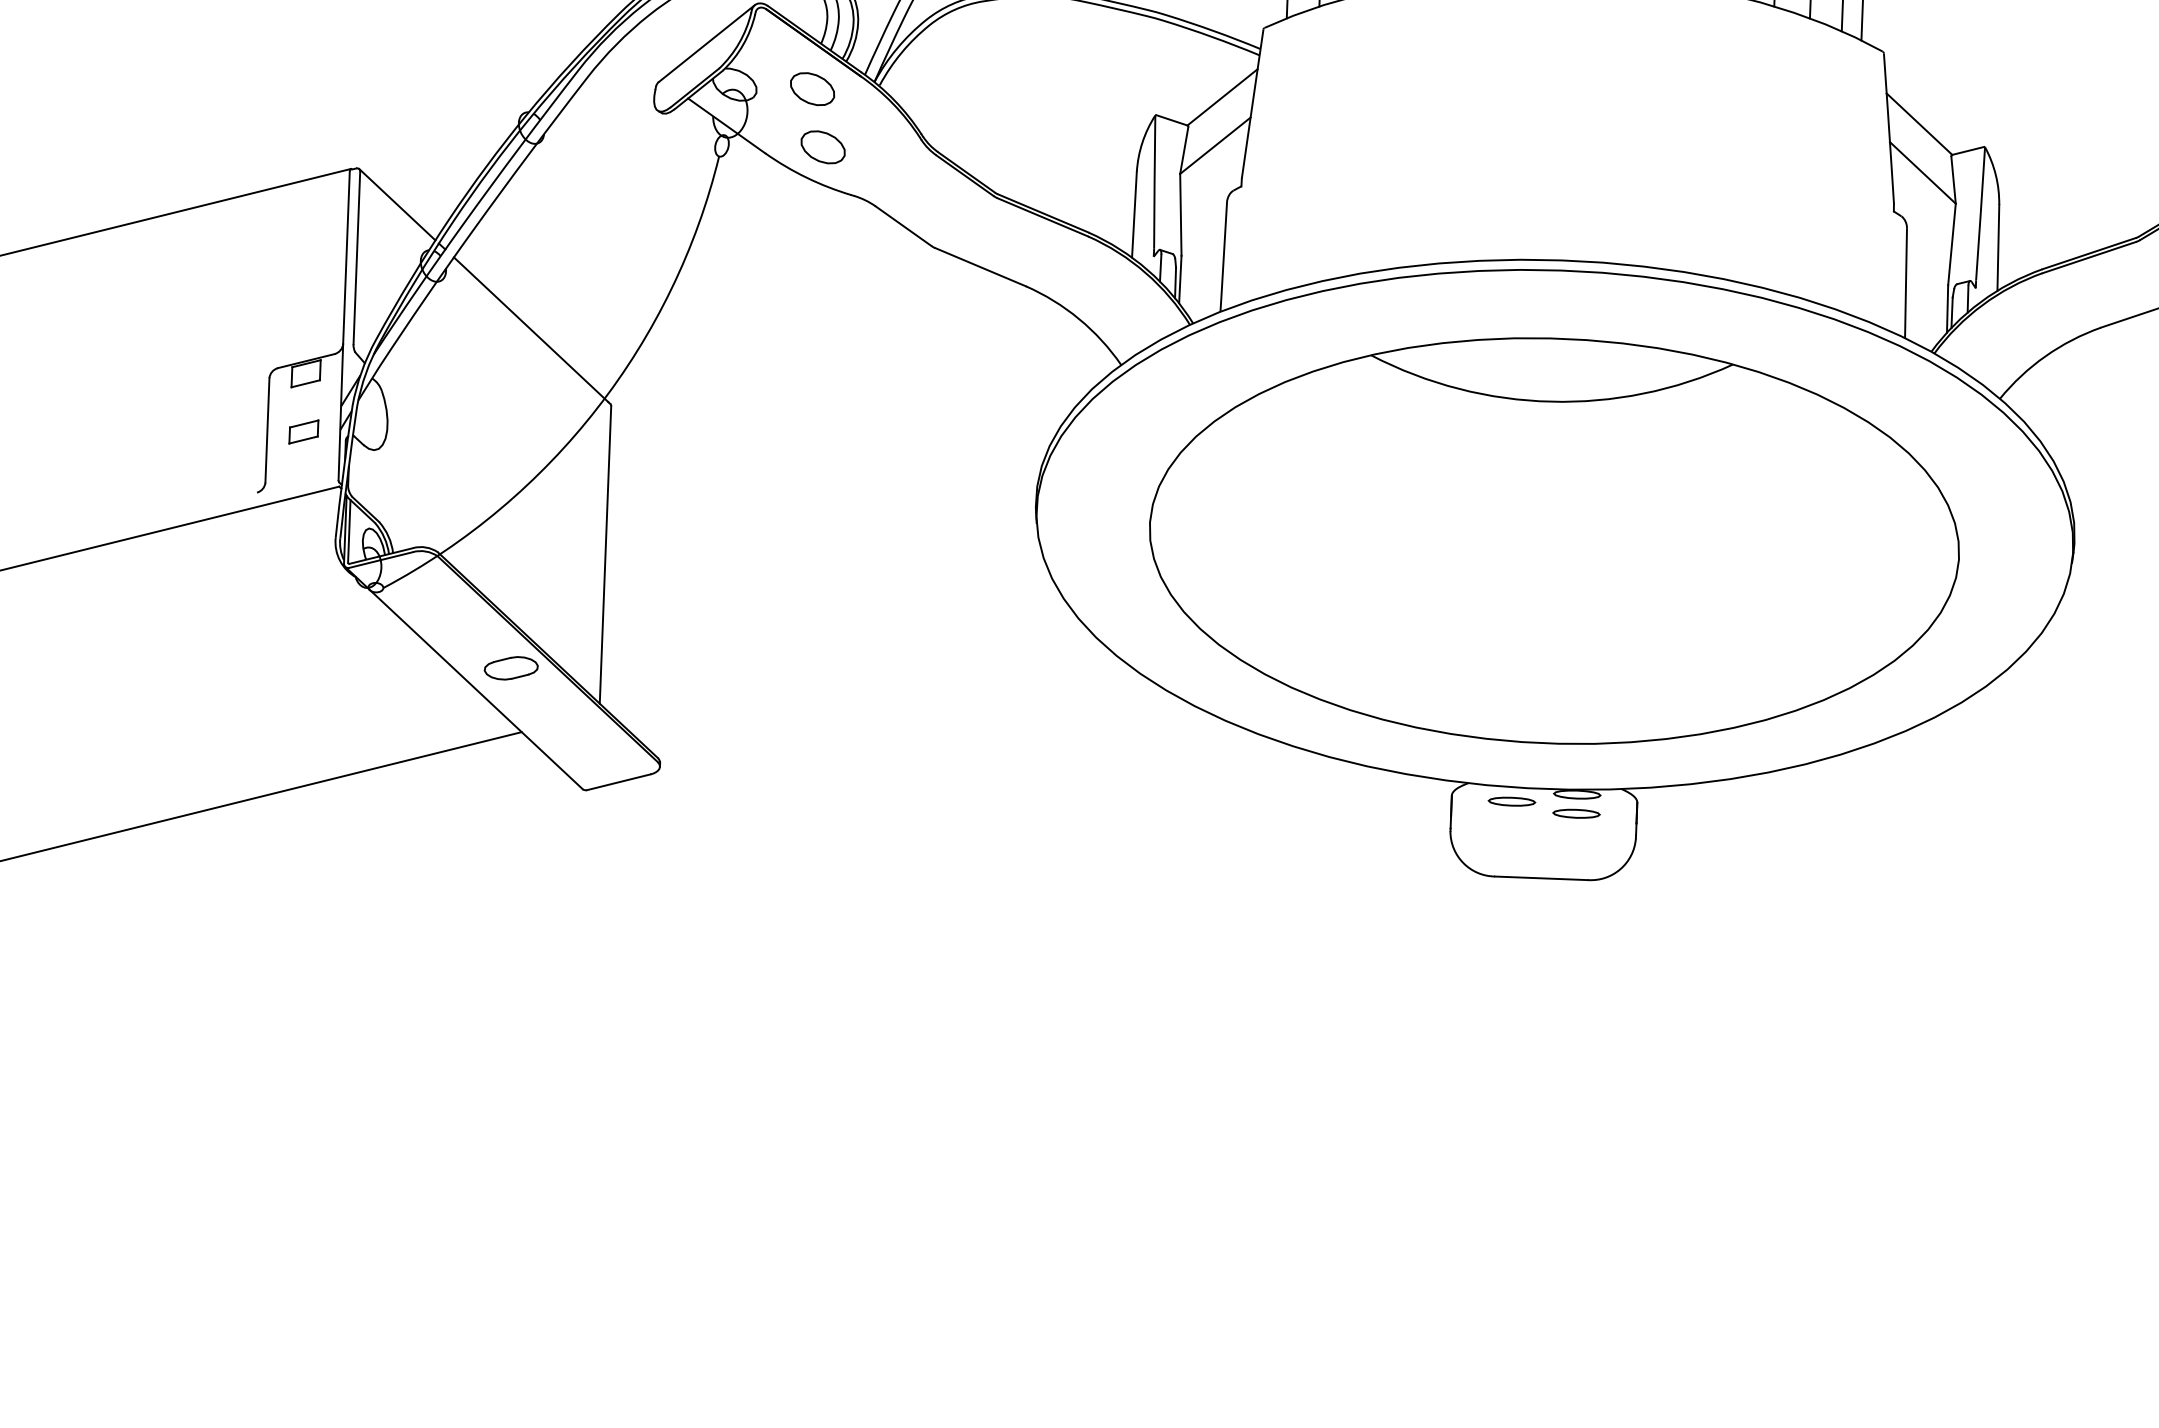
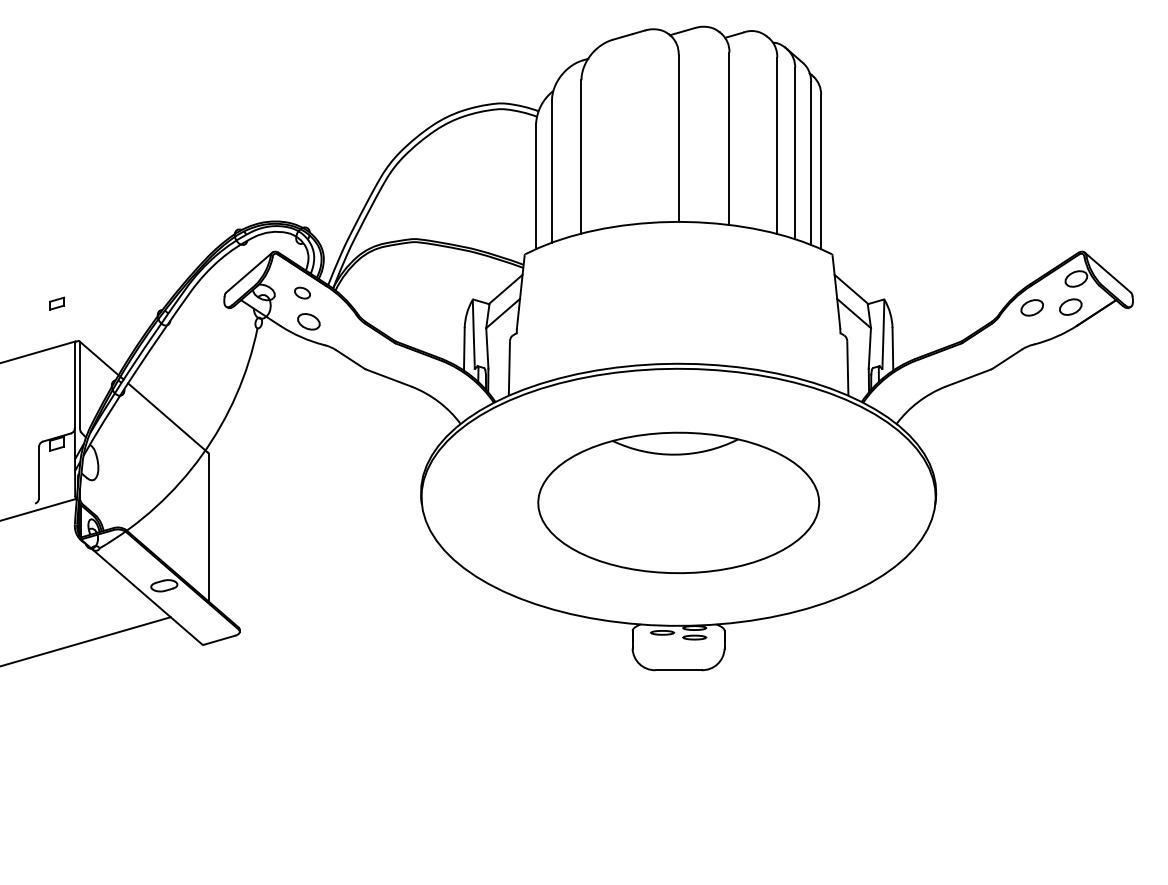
part: (812, 87) -> (302, 292), size x0.7
part: (302, 431) -> (56, 303), moved
part: (1554, 540) -> (678, 502), size x0.7

